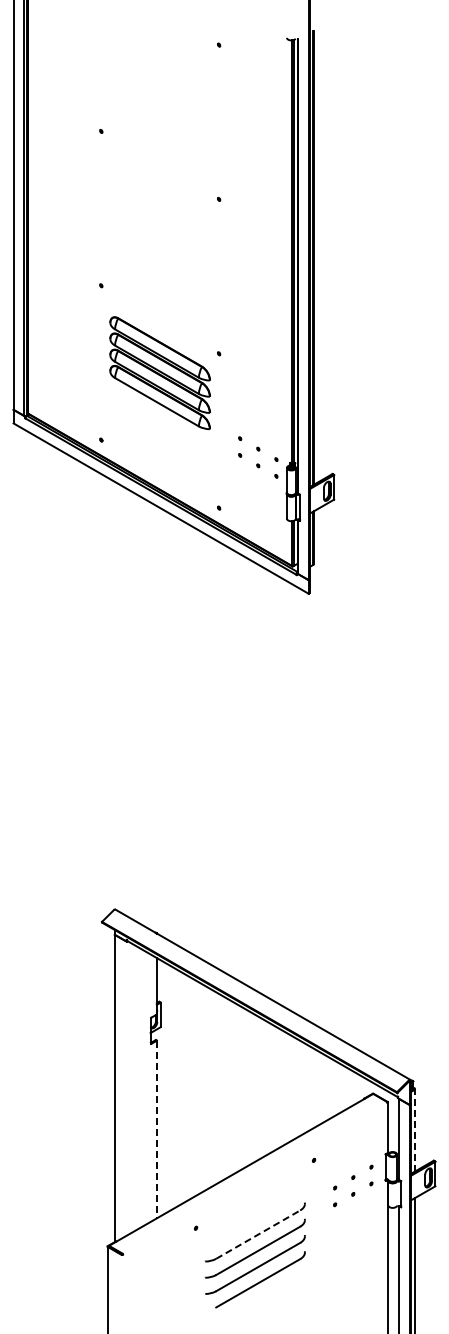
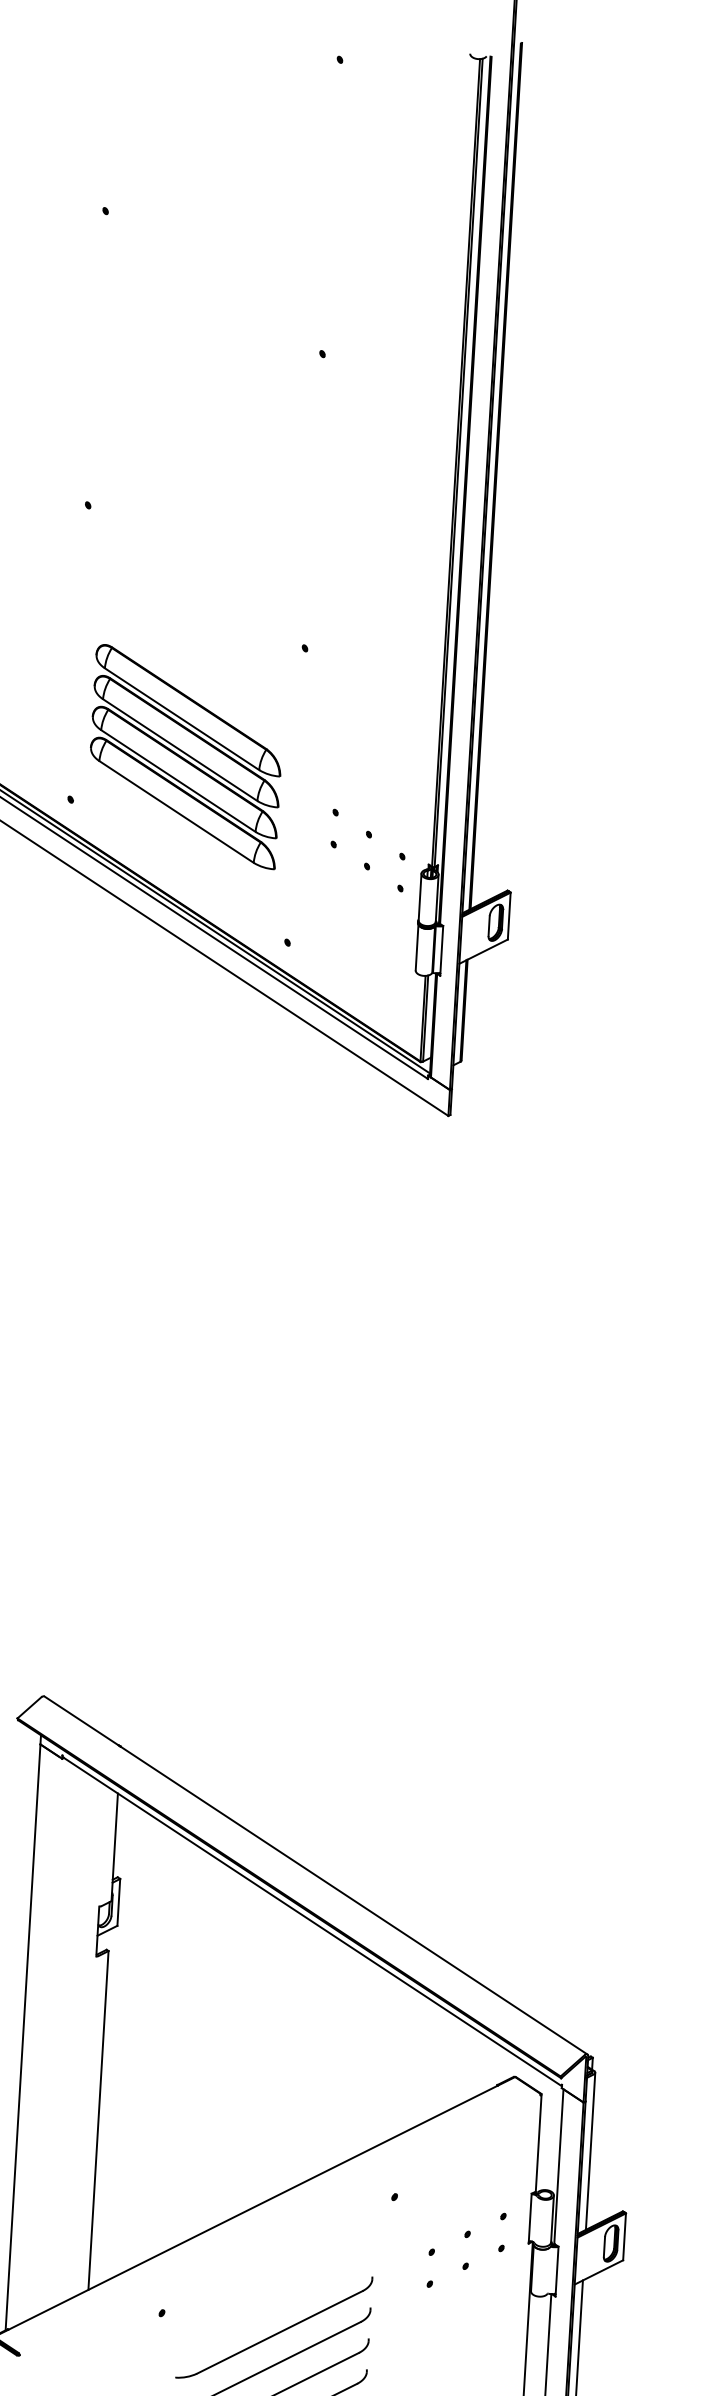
part: (159, 373) -> (184, 757), moved
line: (156, 1129) -> (97, 2120), dashed -> solid
line: (415, 1129) -> (591, 2149), dashed -> solid
line: (258, 1234) -> (280, 2332), dashed -> solid

